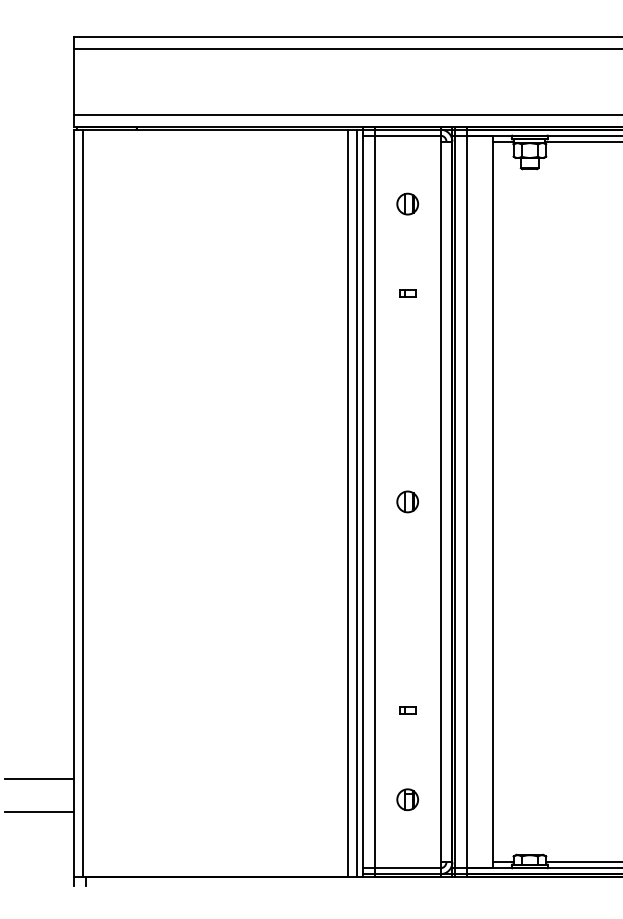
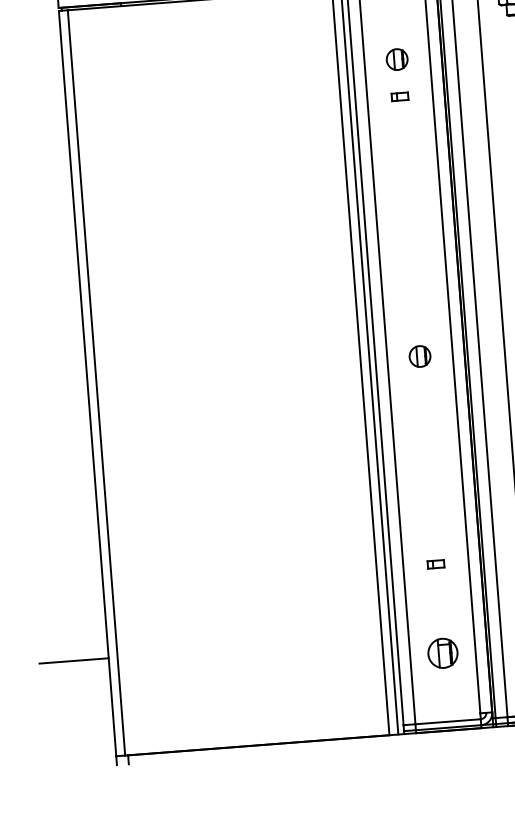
part: (407, 293) -> (399, 96), moved
part: (407, 799) -> (442, 653), size x1.4
line: (39, 811) -> (76, 693), removed

